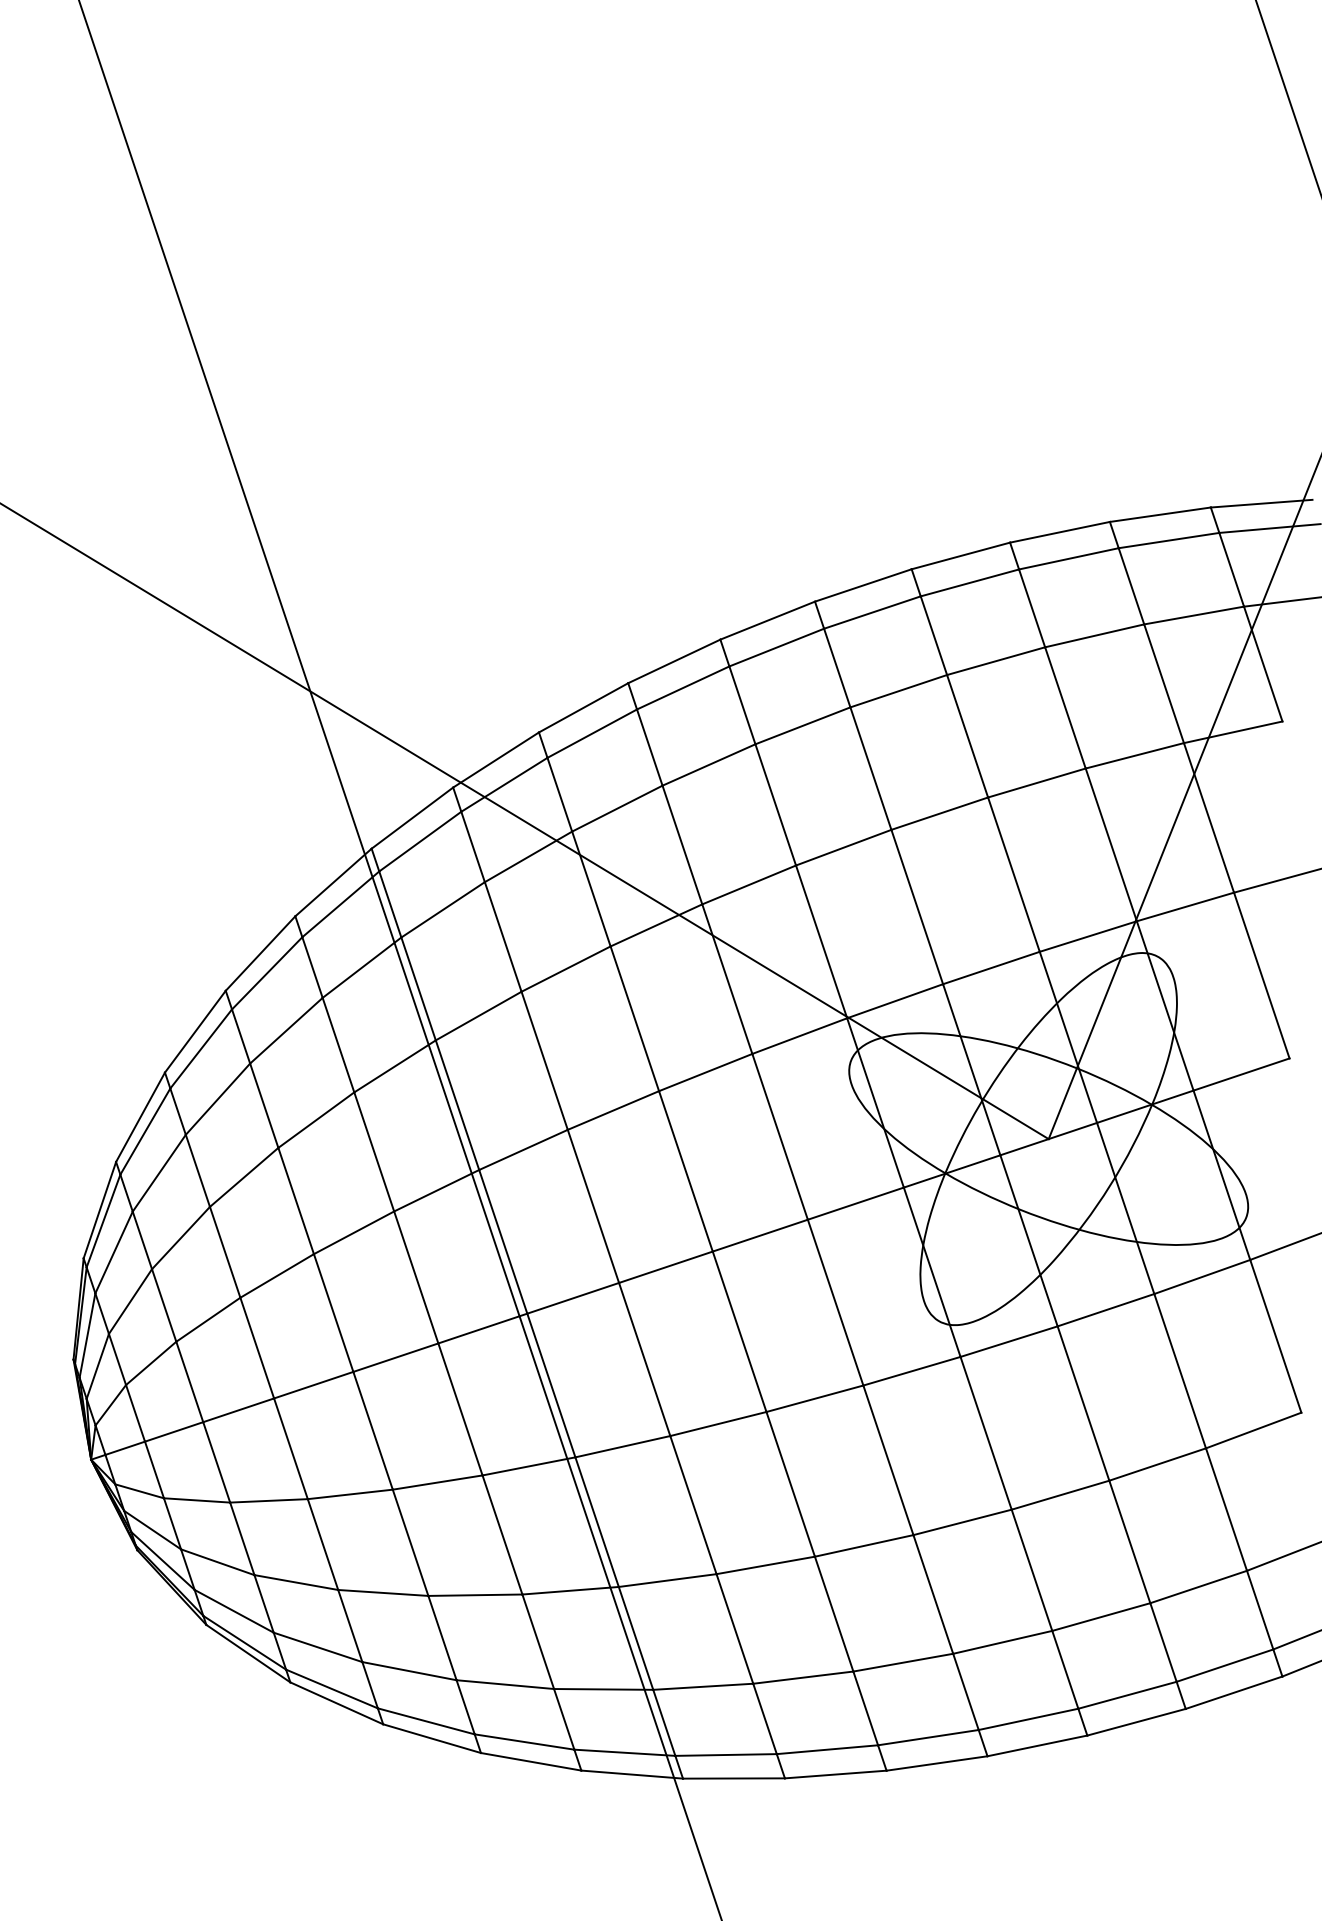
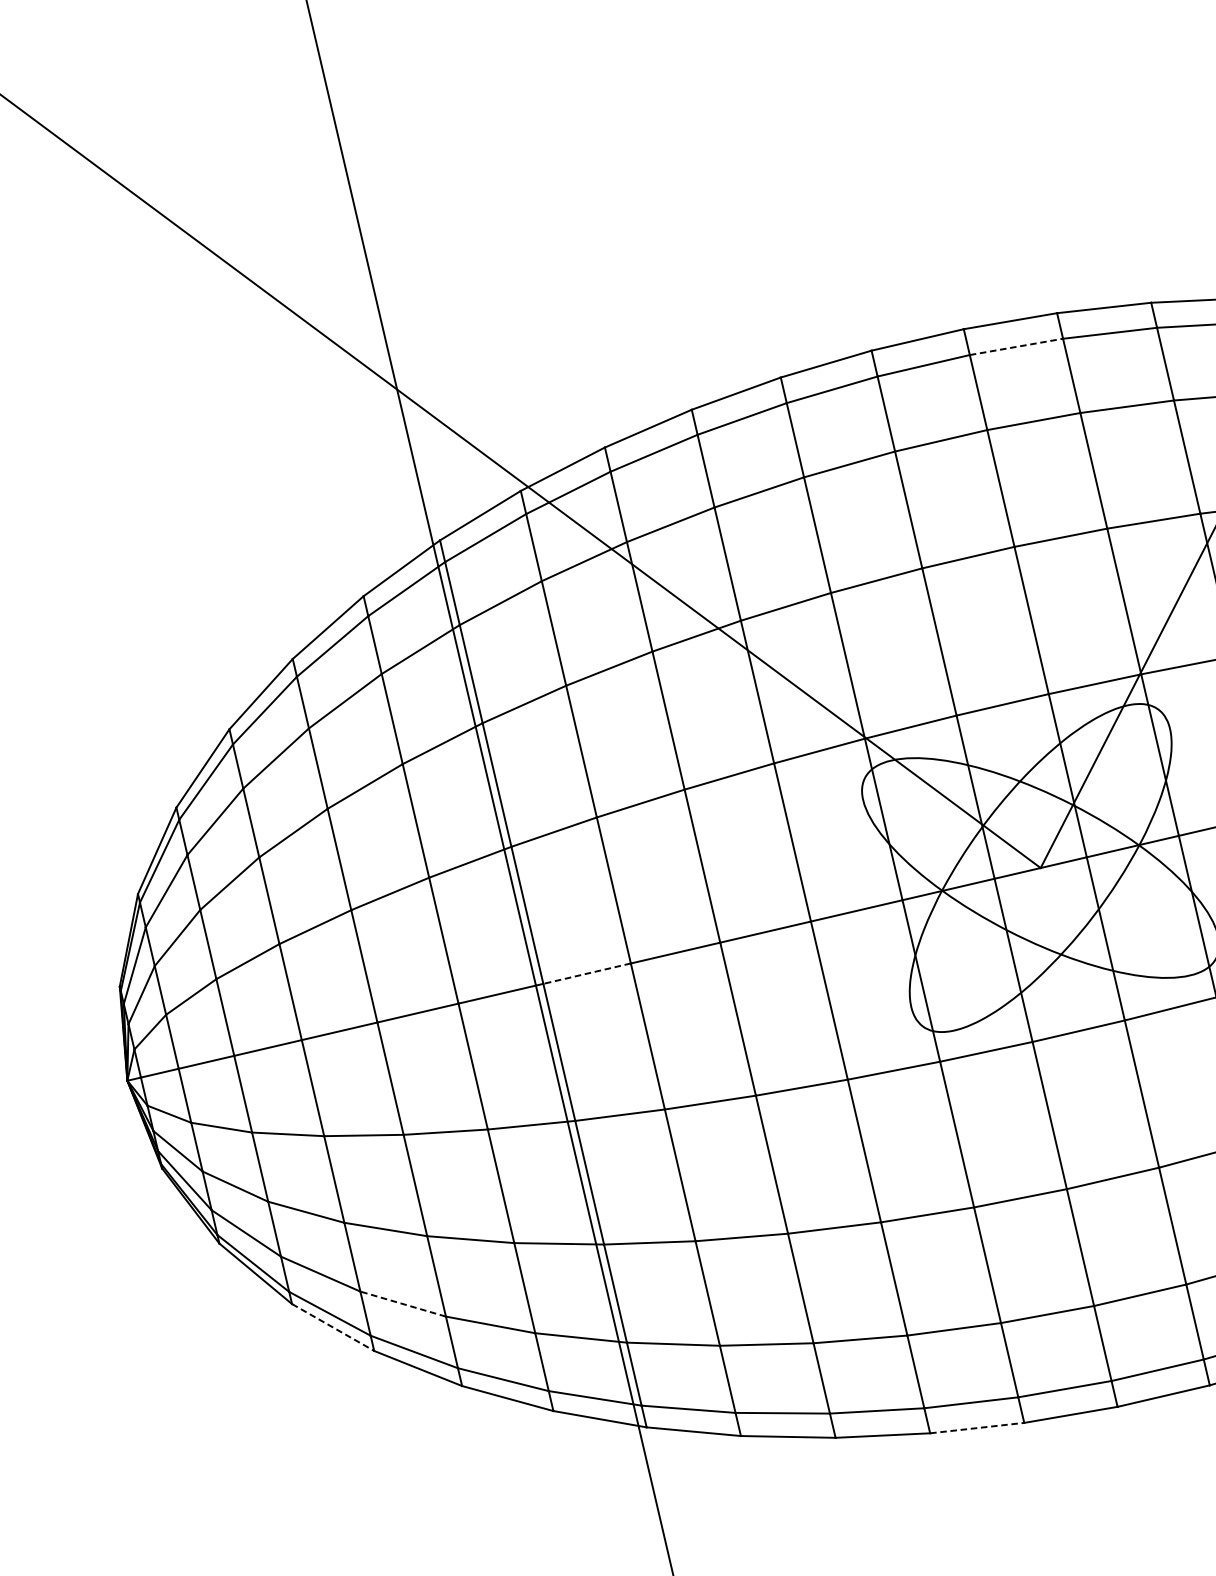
line: (969, 582) -> (1016, 346), solid -> dashed
line: (572, 1298) -> (586, 973), solid -> dashed
line: (409, 1671) -> (403, 1304), solid -> dashed
line: (336, 1703) -> (332, 1327), solid -> dashed
line: (1037, 1745) -> (977, 1427), solid -> dashed

